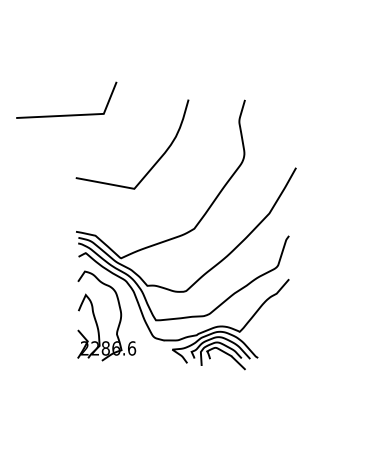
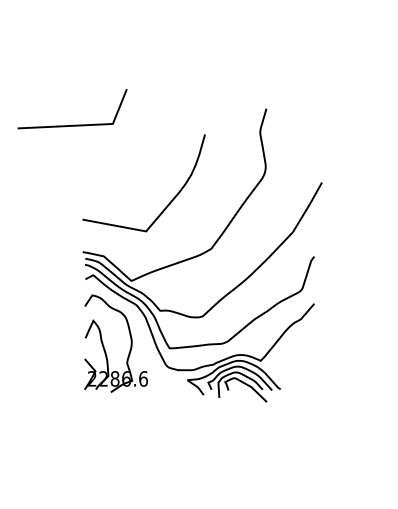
curve: (153, 165) -> (166, 205), moved

